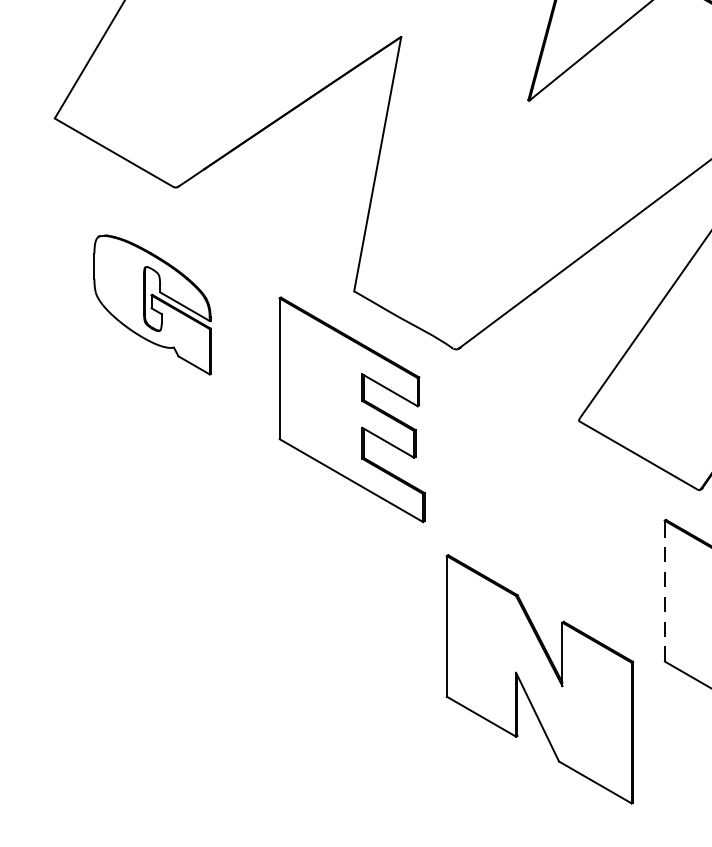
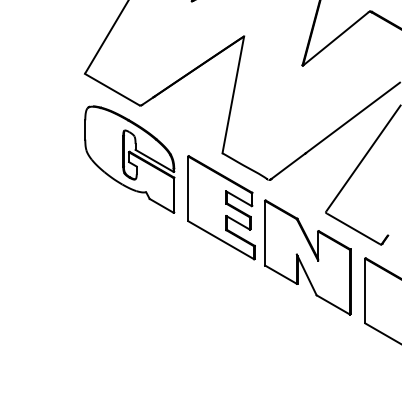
part: (151, 304) -> (129, 159), size x1.67
line: (665, 590) -> (365, 290), dashed -> solid
part: (539, 679) -> (307, 257), moved

